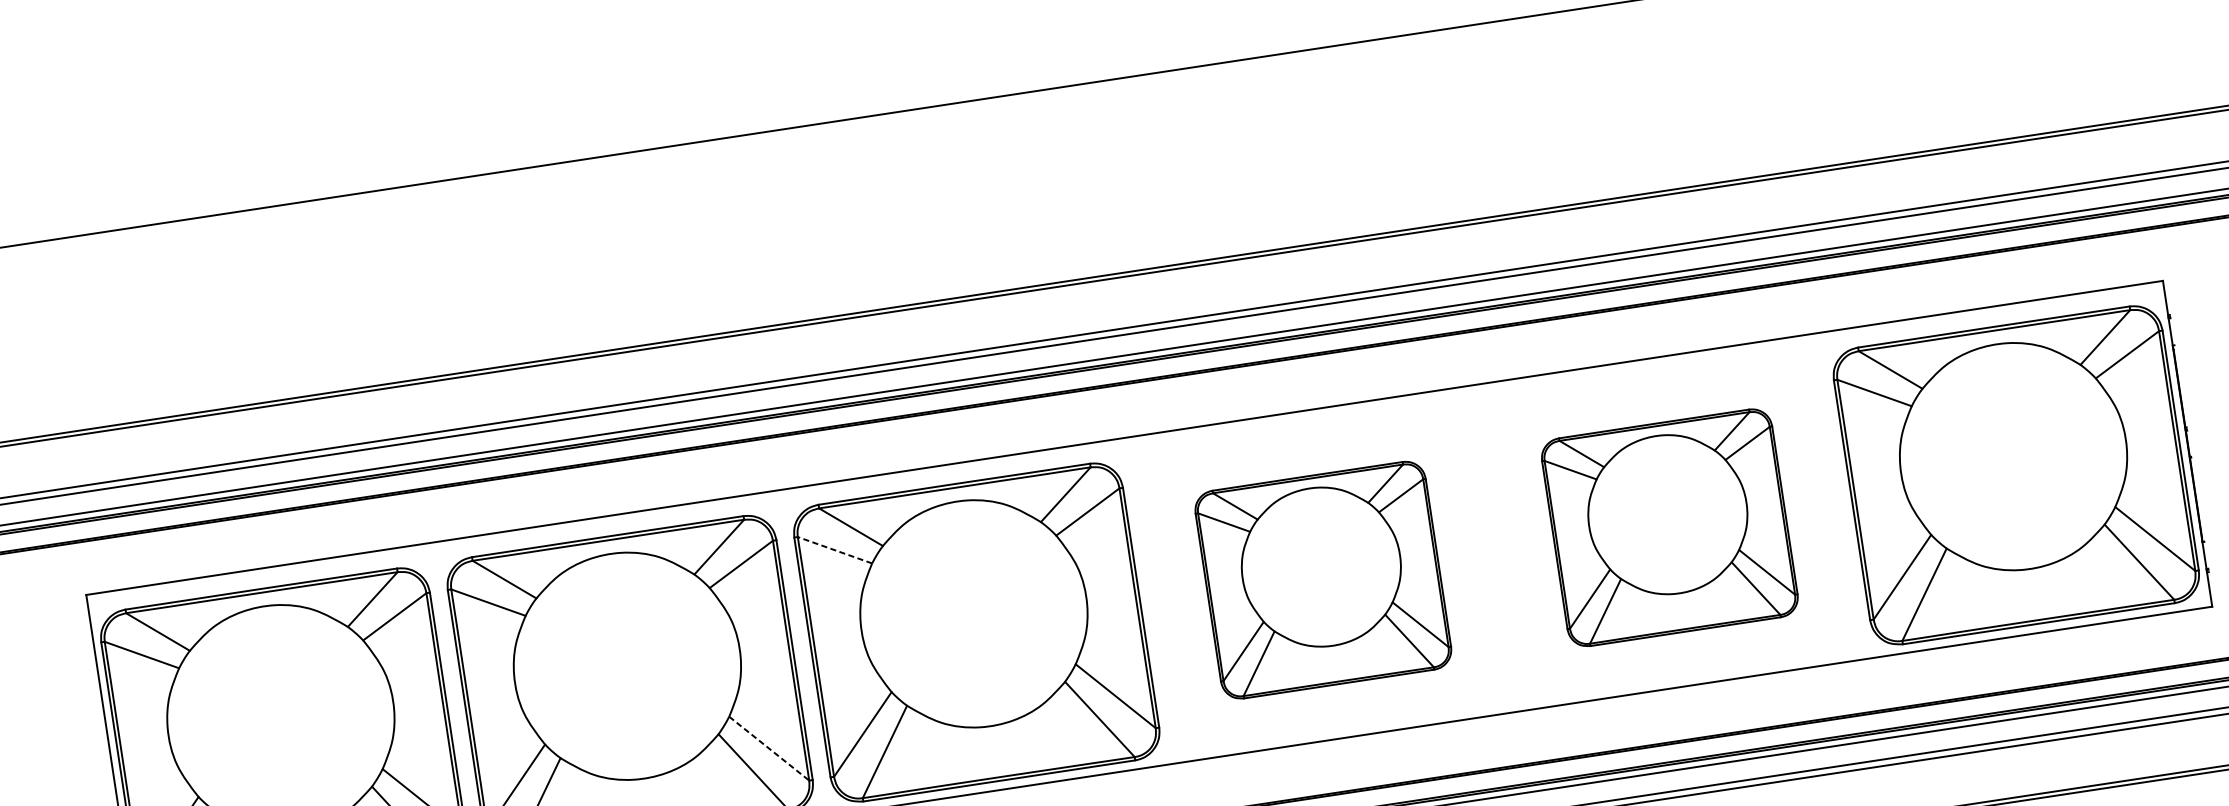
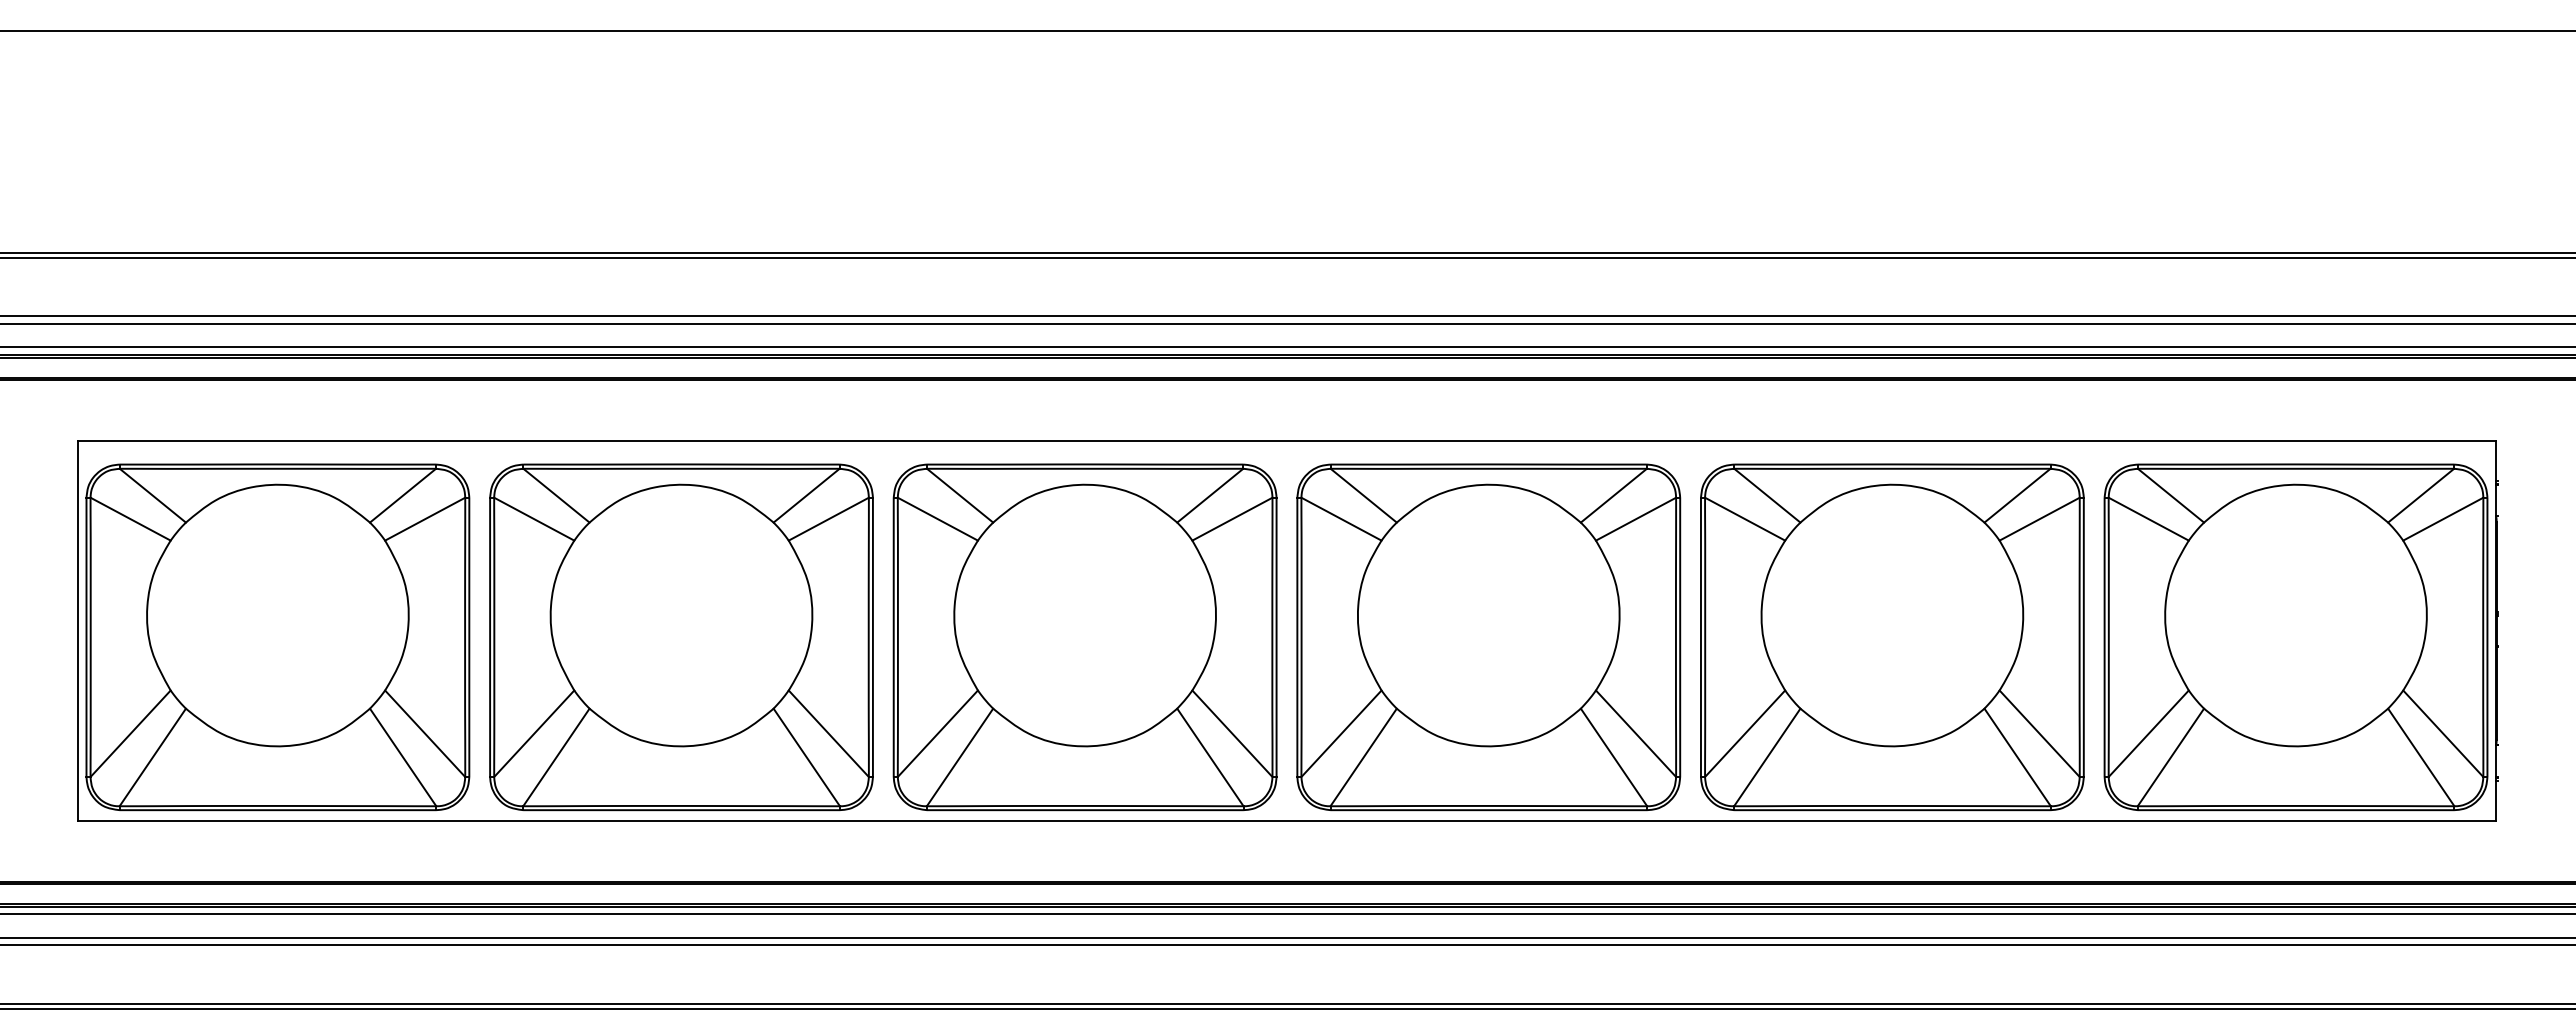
part: (1669, 527) -> (1892, 637), size x1.43
line: (834, 549) -> (937, 518), dashed -> solid
part: (1323, 580) -> (1488, 637), size x1.43
line: (768, 748) -> (828, 733), dashed -> solid

